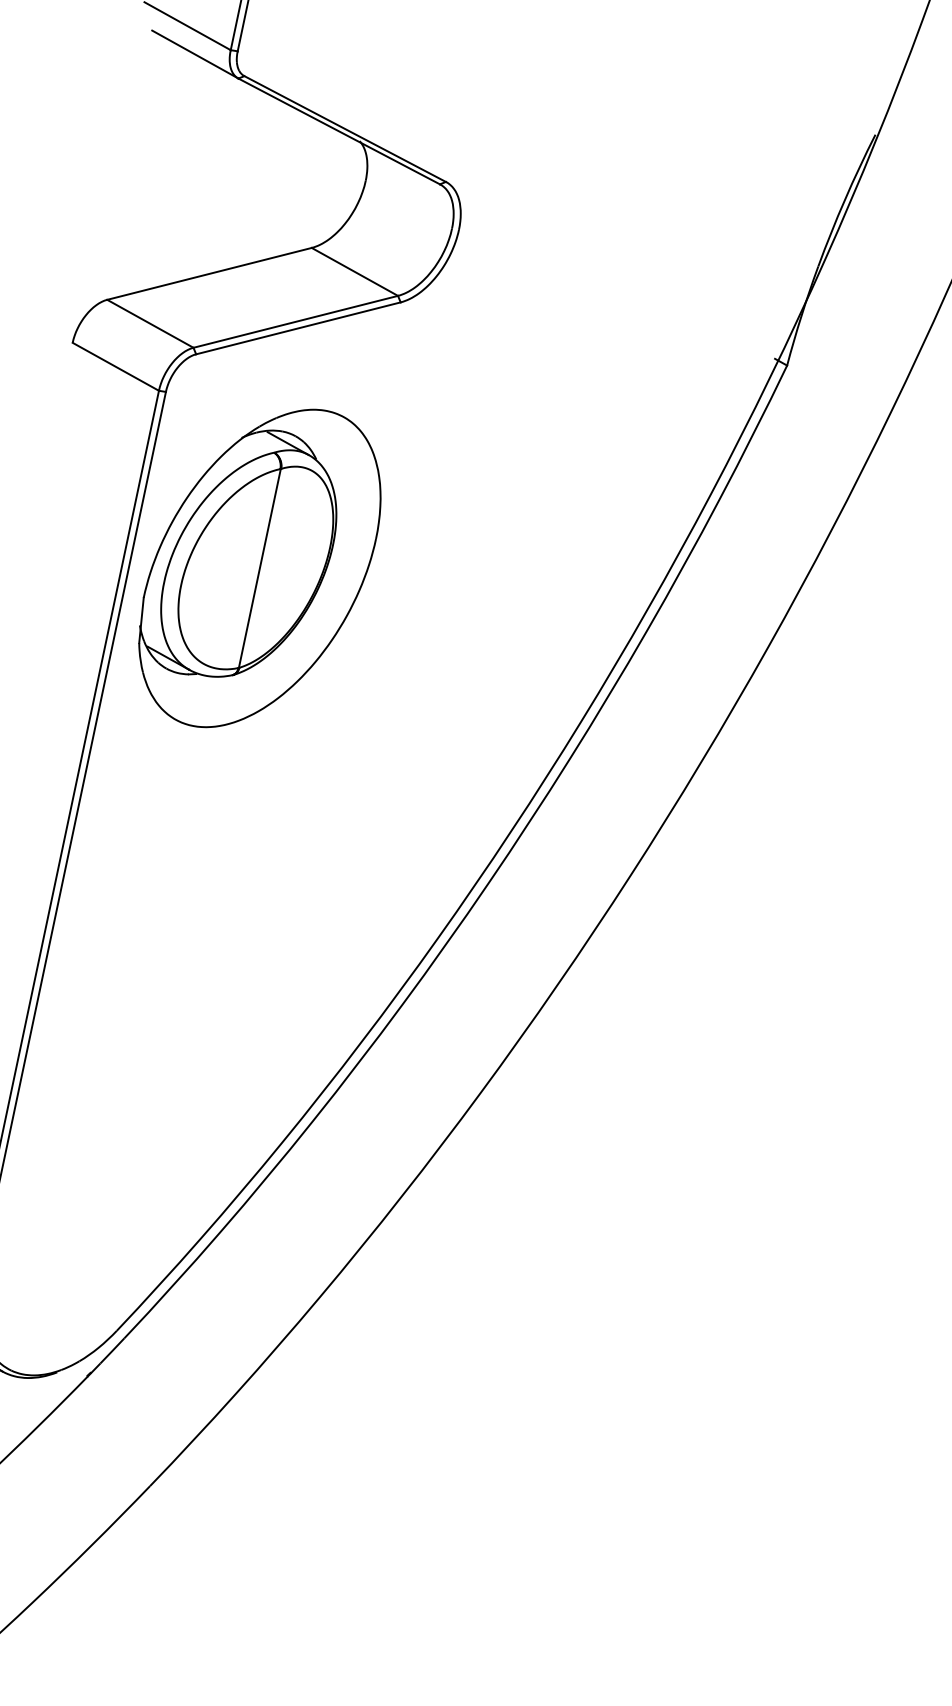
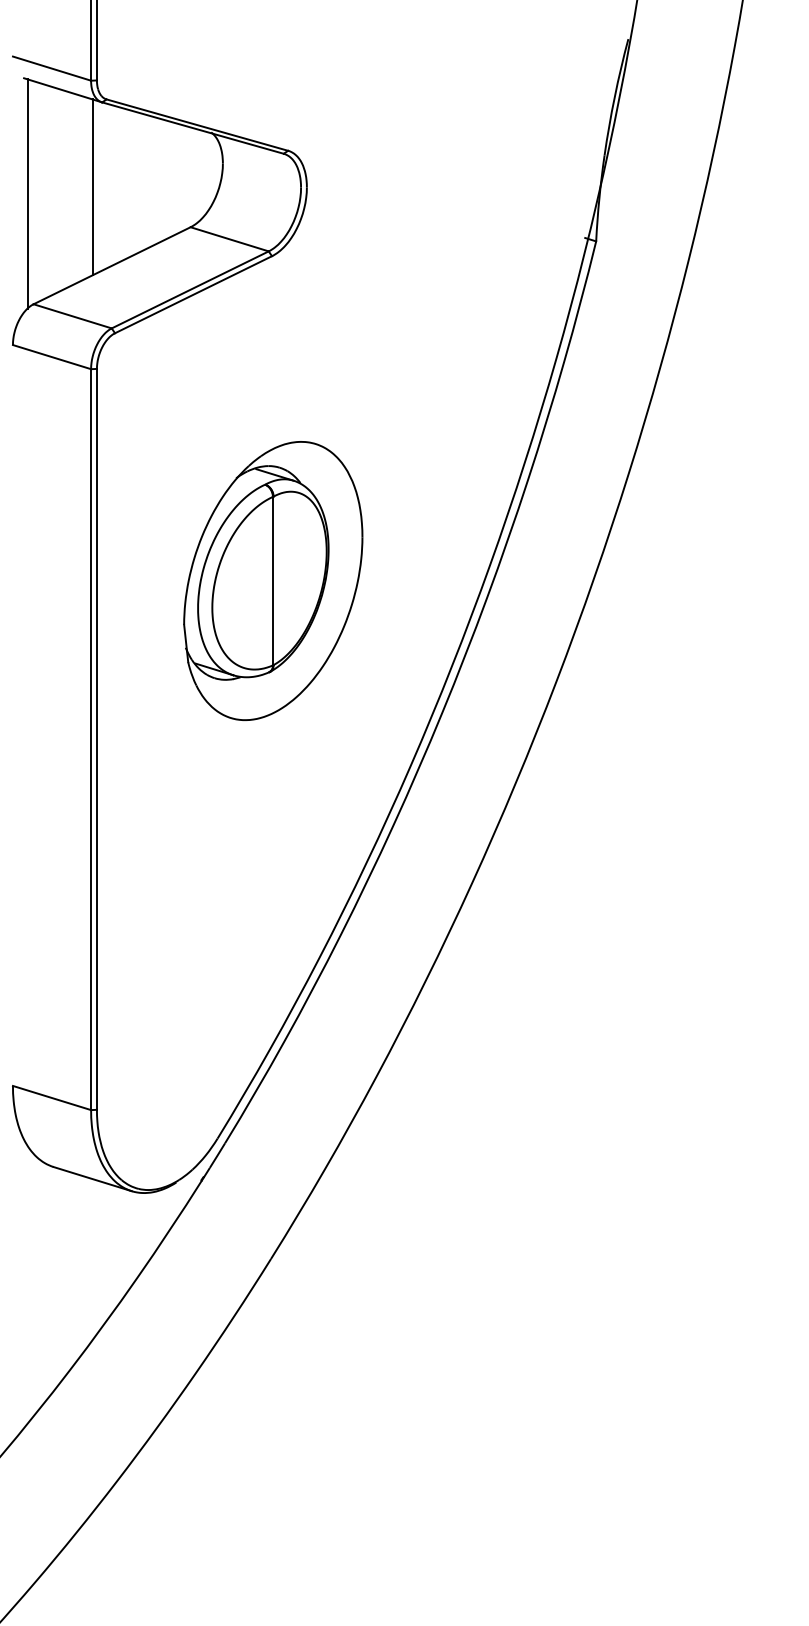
line: (128, 167) -> (28, 193), added
line: (205, 176) -> (92, 187), added
part: (260, 567) -> (273, 580), moved

